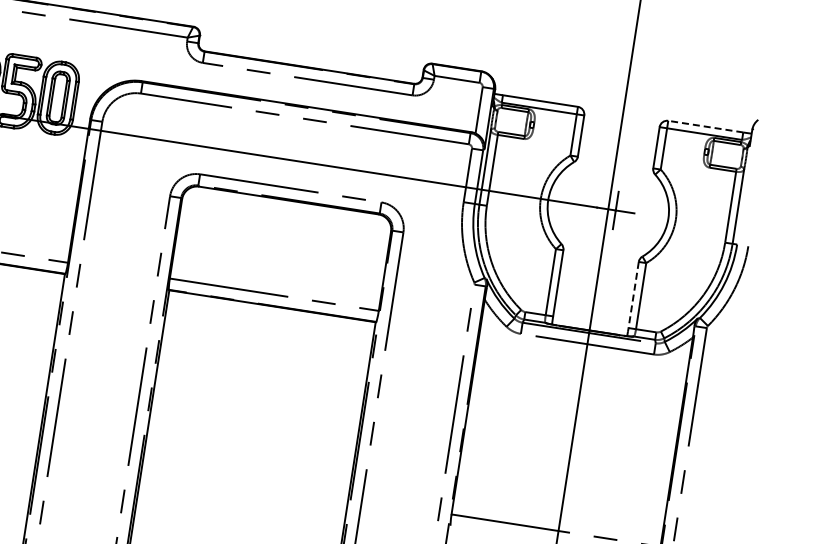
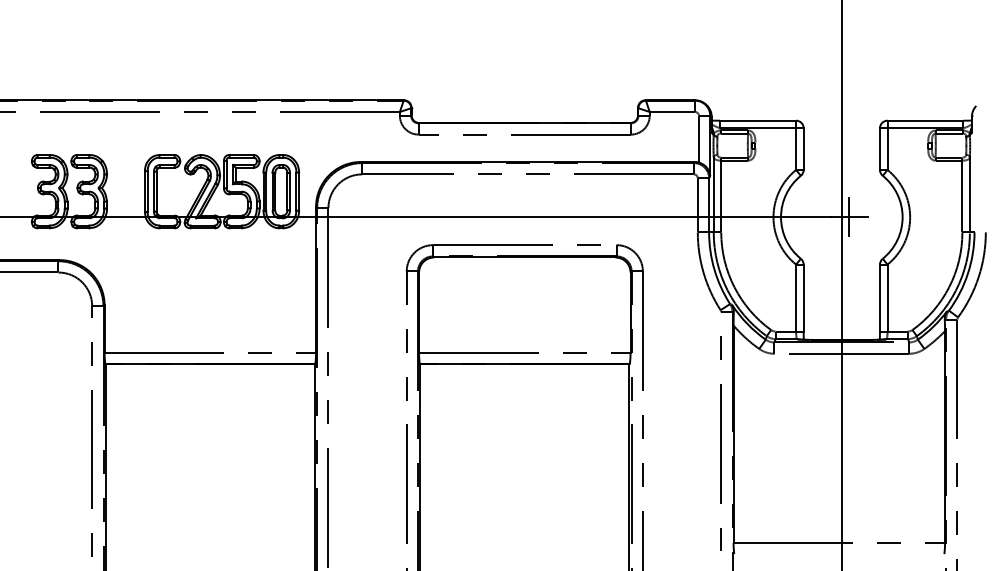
line: (705, 126) -> (925, 120), dashed -> solid
line: (633, 295) -> (879, 298), dashed -> solid

